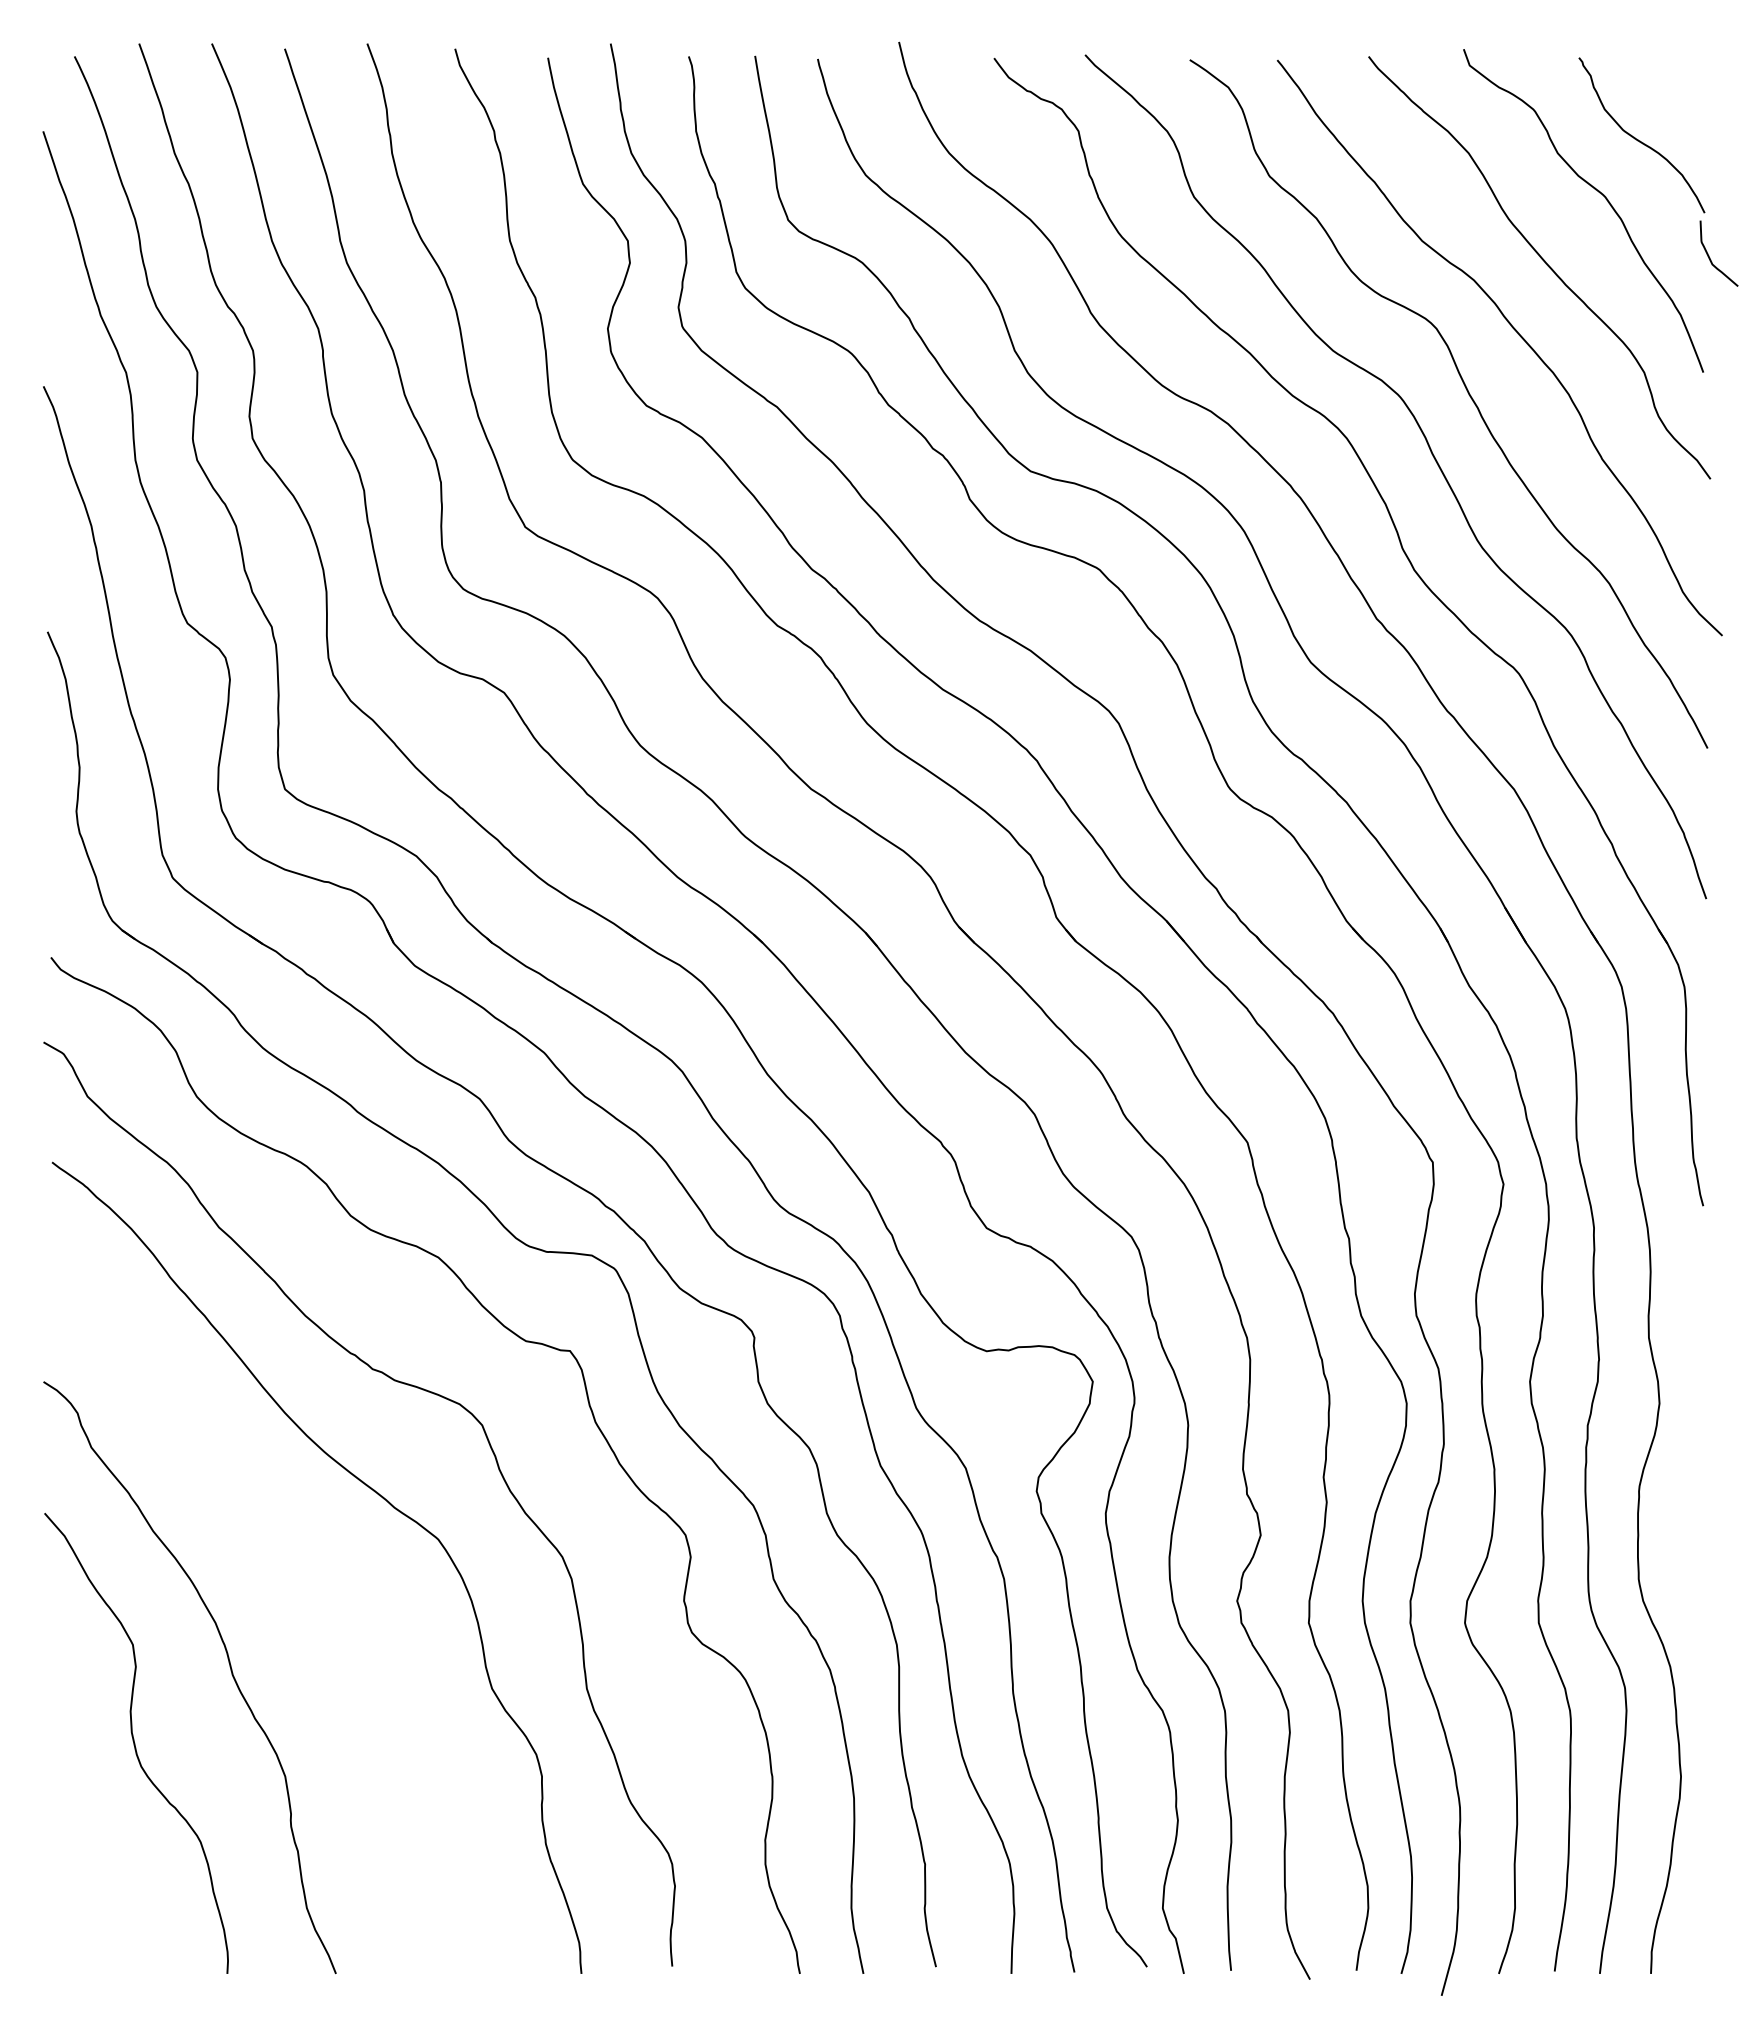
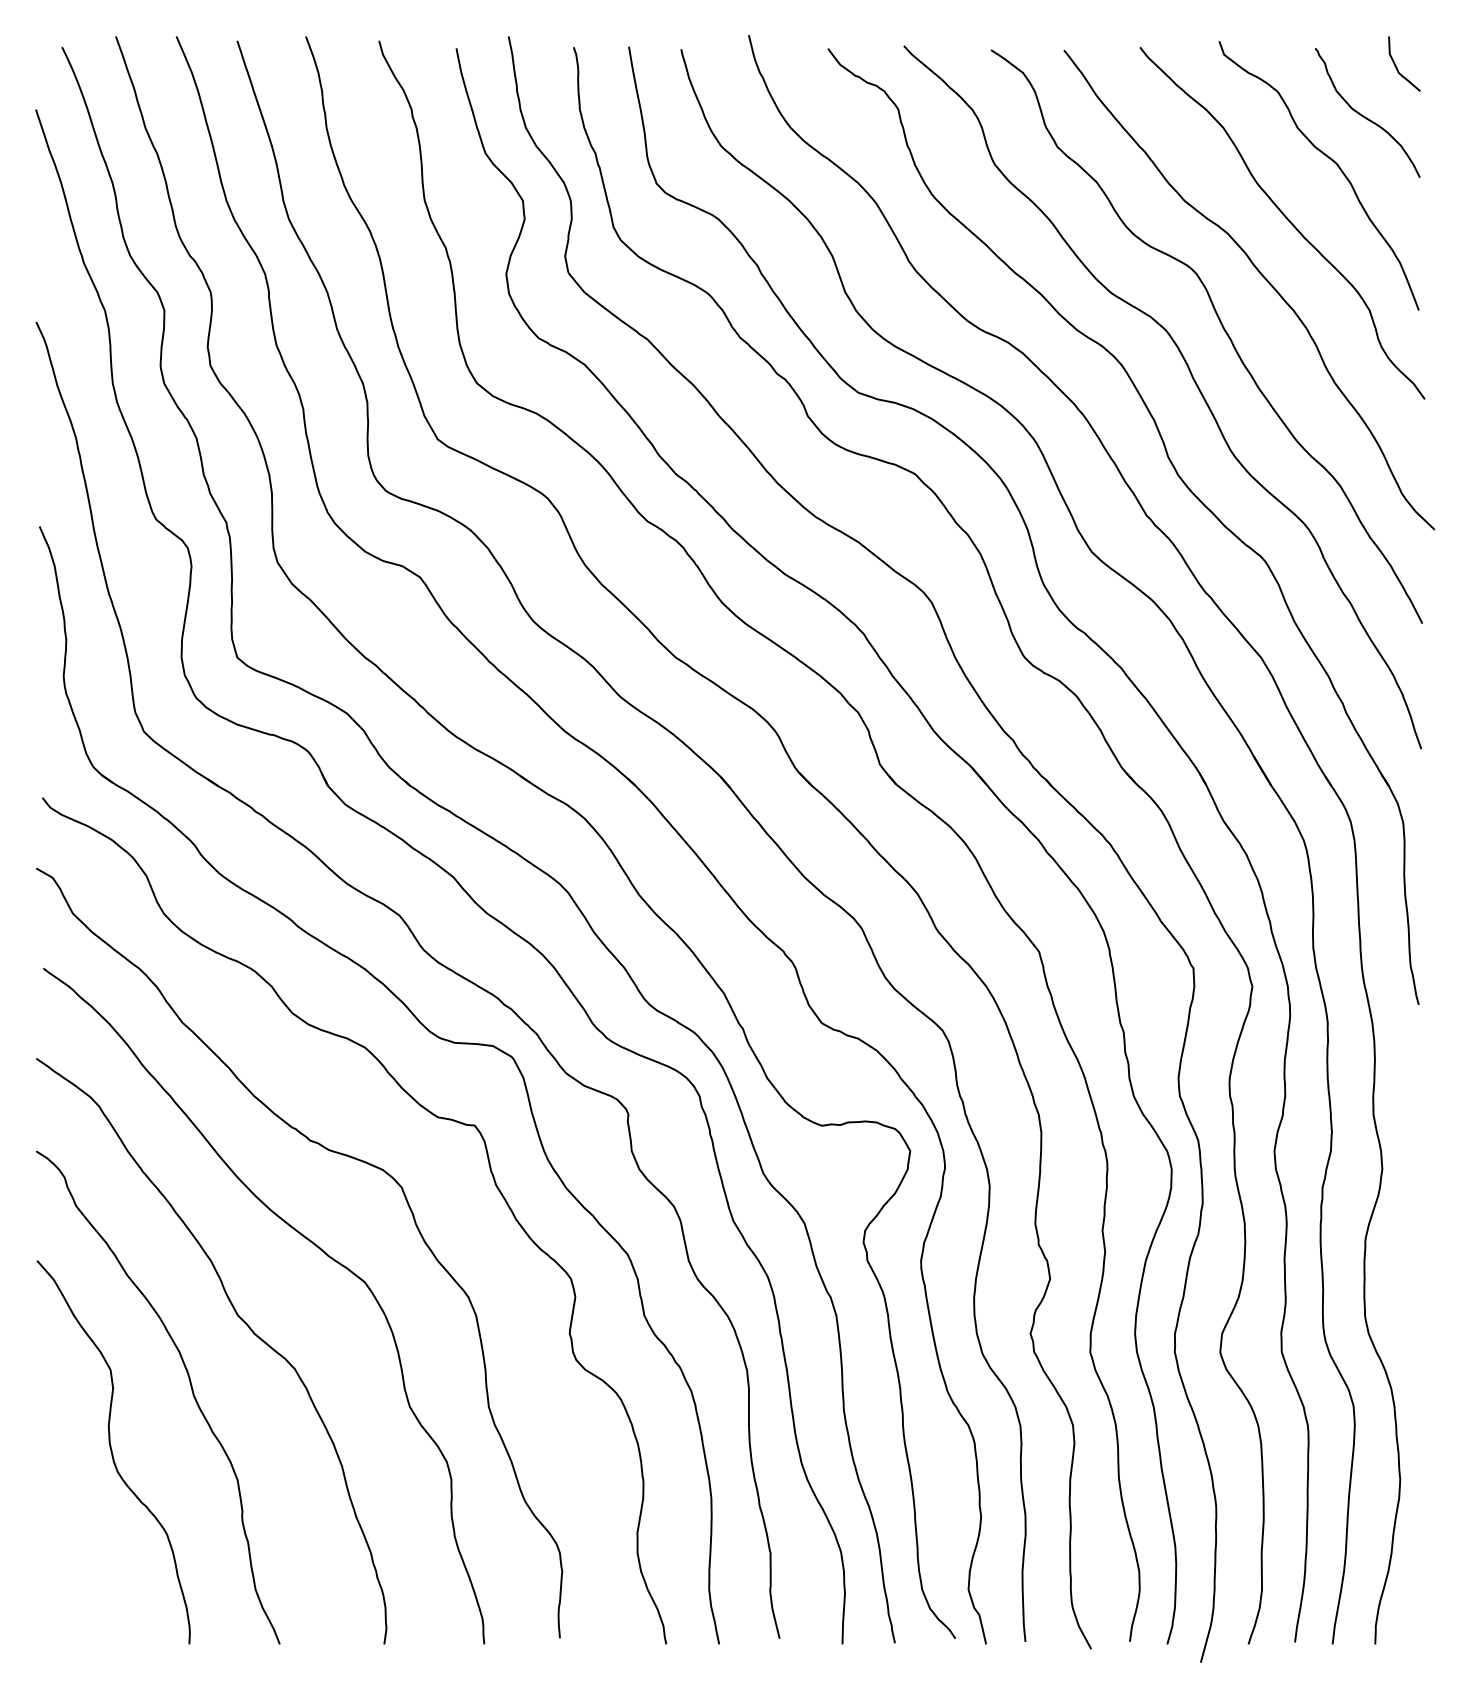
curve: (1710, 257) -> (1397, 67), moved
curve: (289, 1584) -> (241, 1320), added

